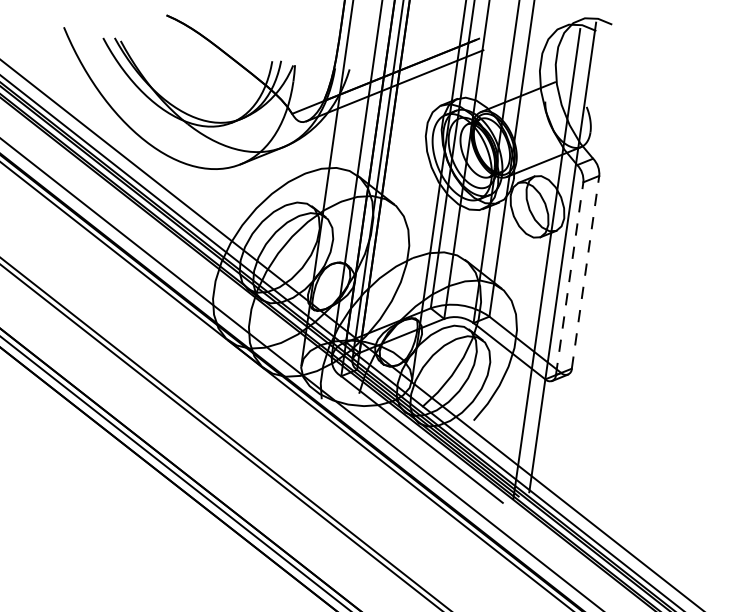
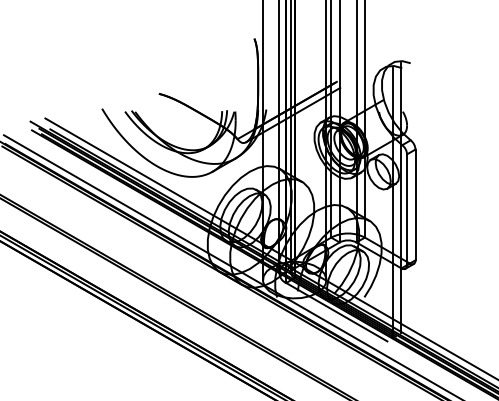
line: (585, 271) -> (415, 204), dashed -> solid
line: (570, 278) -> (407, 209), dashed -> solid

